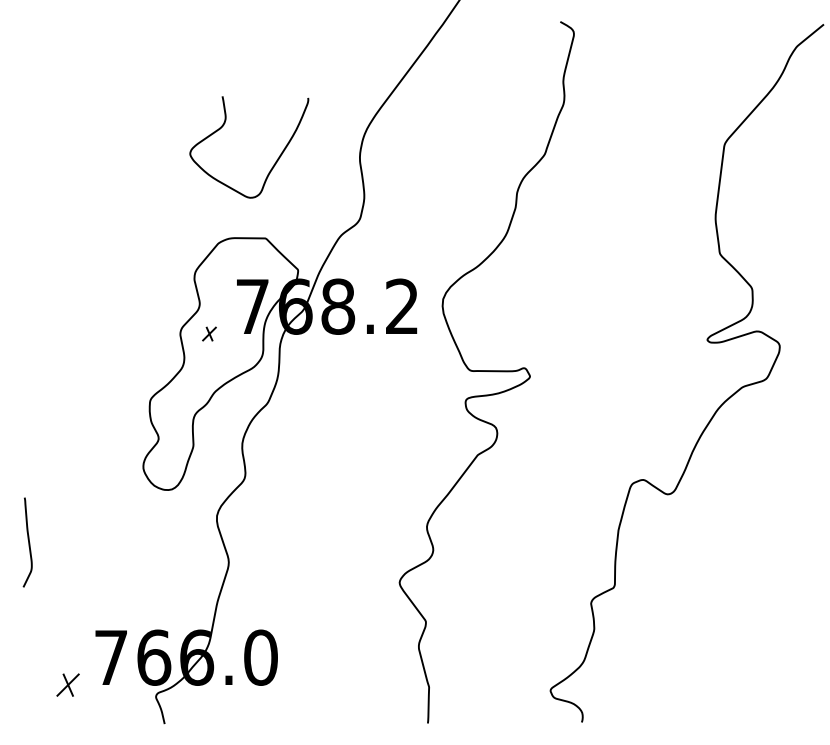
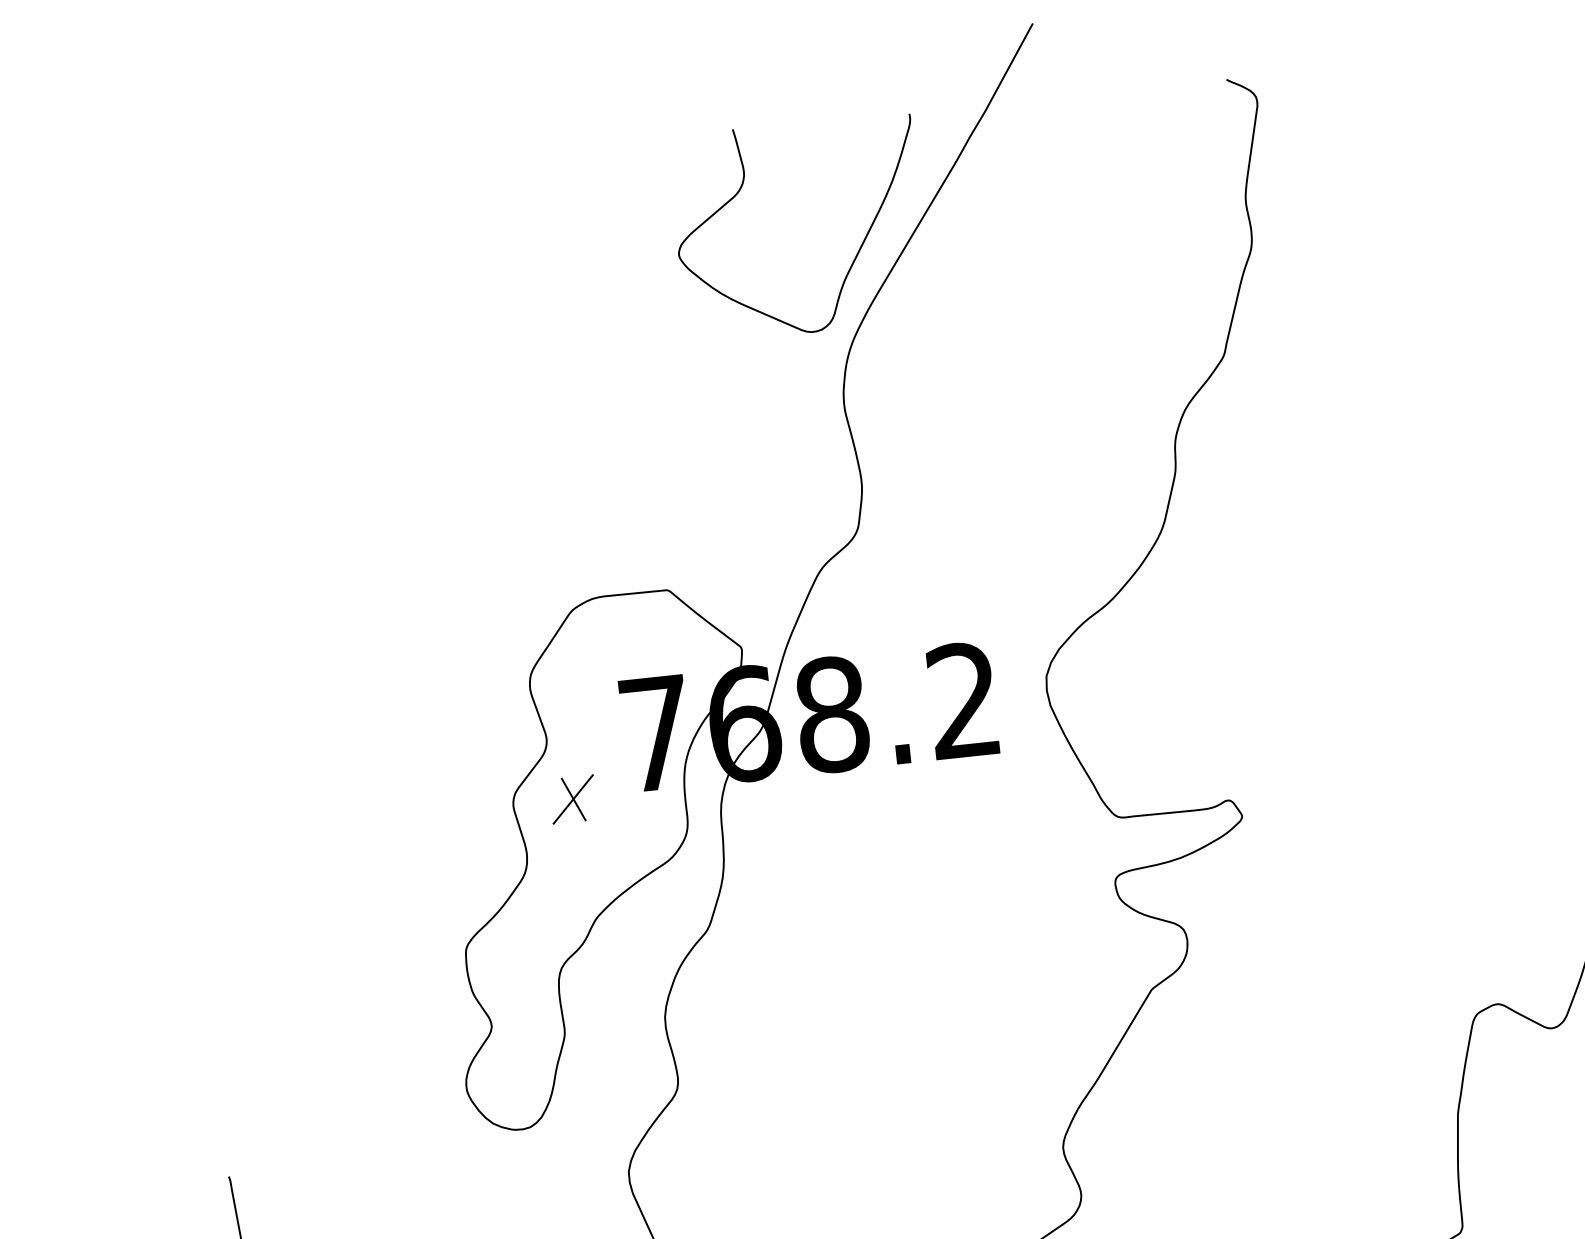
curve: (273, 164) -> (852, 258), moved
part: (209, 333) -> (573, 798), size x1.67

